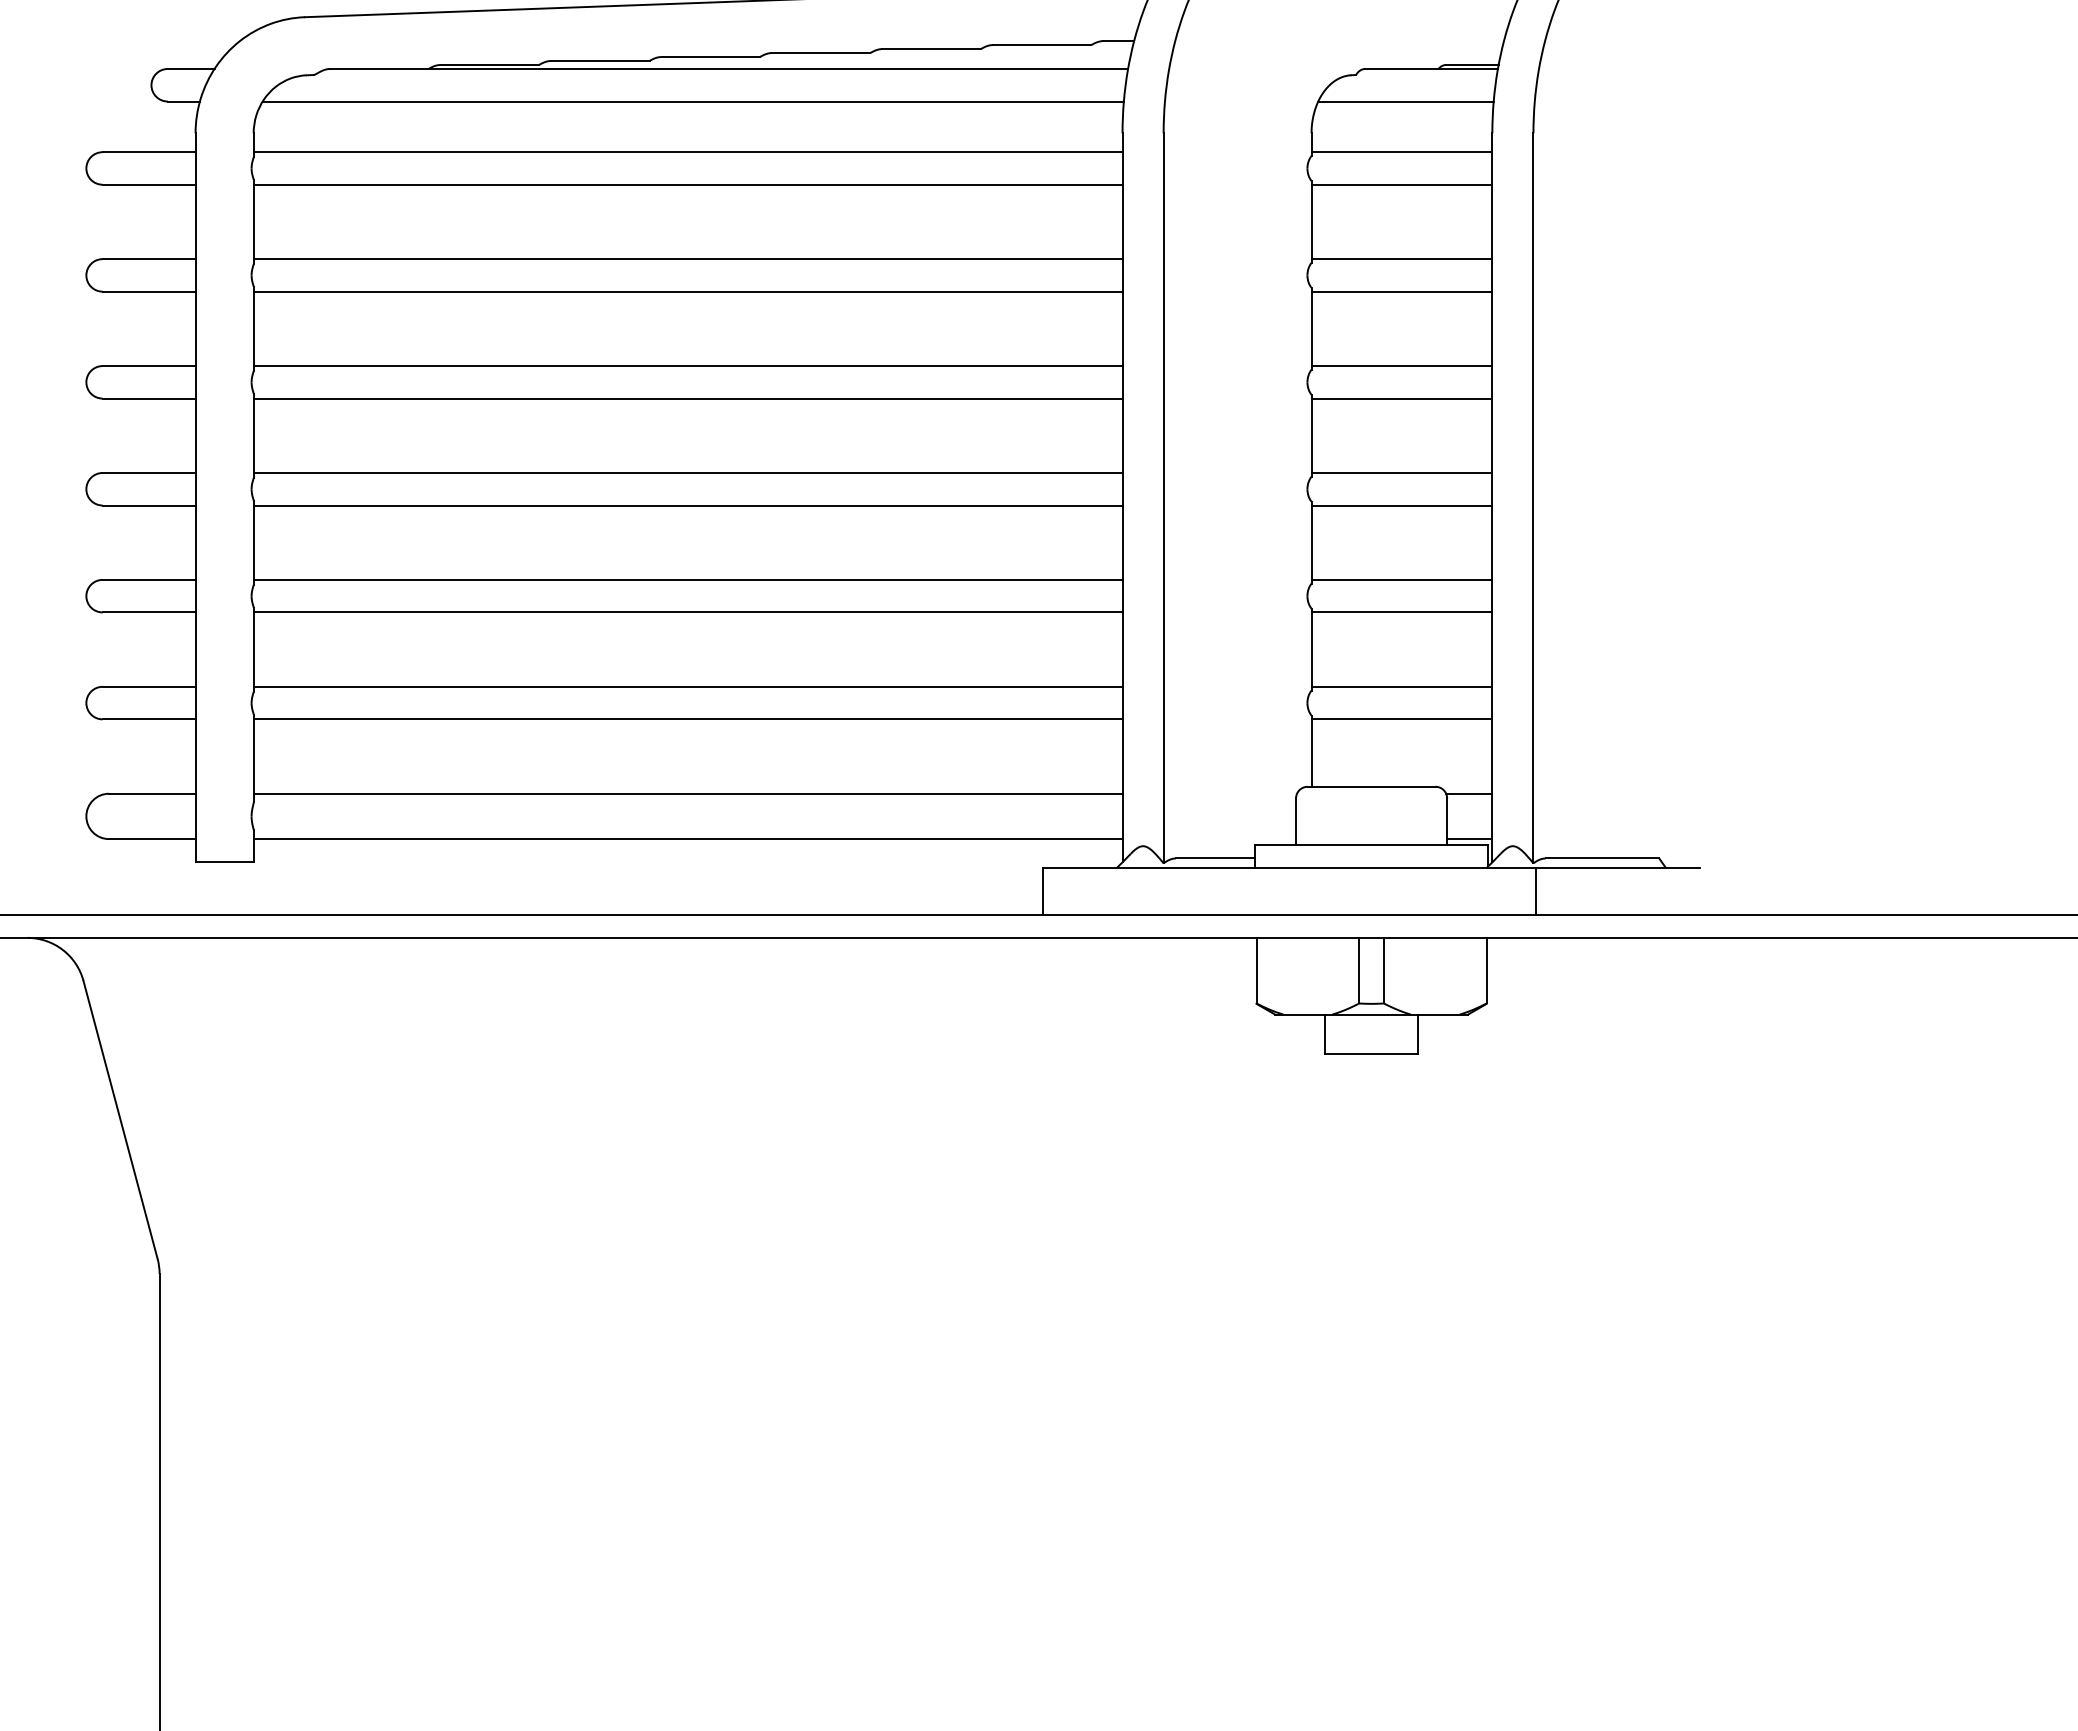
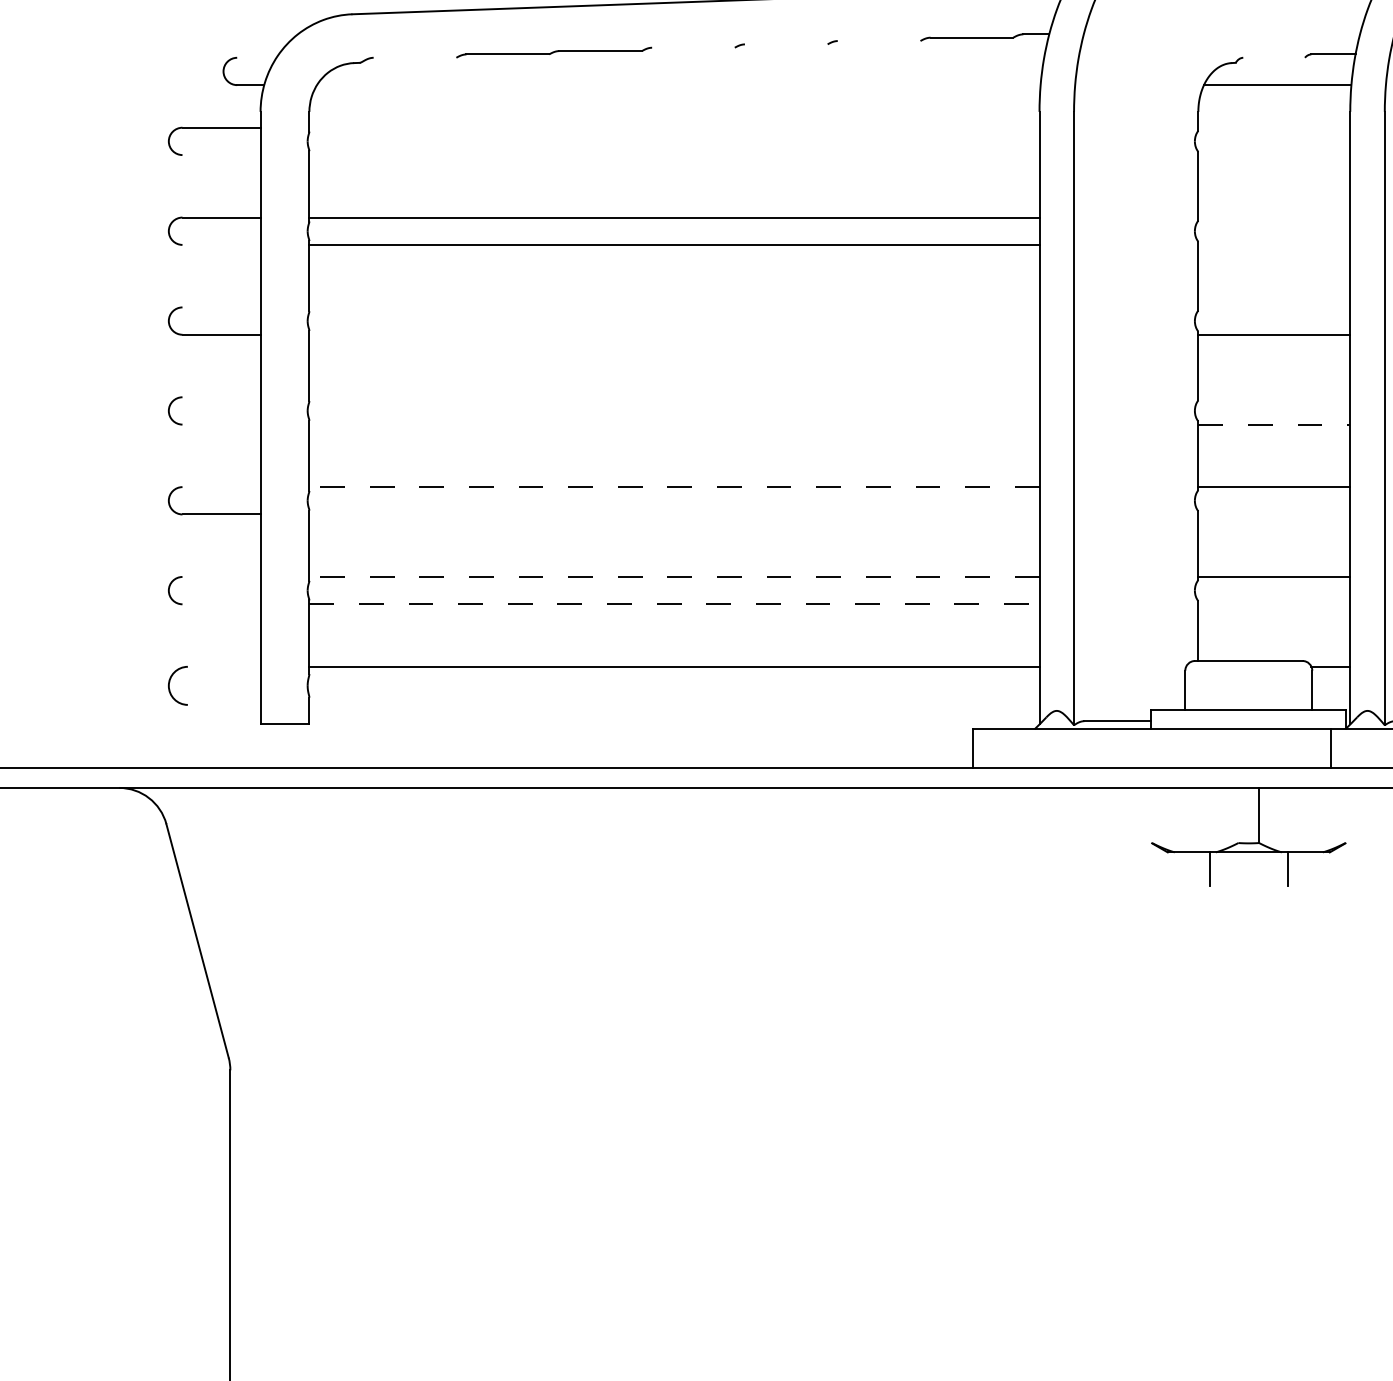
line: (931, 49) -> (878, 41), removed
line: (820, 53) -> (785, 44), removed
line: (710, 57) -> (693, 48), removed
line: (190, 68) -> (256, 57), removed
line: (729, 68) -> (709, 57), removed
line: (1431, 68) -> (1299, 57), removed
line: (692, 101) -> (678, 85), removed
line: (687, 152) -> (673, 127), removed
line: (1401, 152) -> (1273, 127), removed
line: (148, 184) -> (221, 154), removed
line: (687, 184) -> (673, 154), removed
line: (1401, 184) -> (1273, 154), removed
line: (1401, 259) -> (1273, 217), removed
line: (148, 291) -> (221, 244), removed
line: (1401, 291) -> (1273, 244), removed
line: (148, 366) -> (221, 307), removed
line: (687, 366) -> (673, 307), removed
line: (1401, 366) -> (1273, 307), removed
line: (687, 398) -> (673, 334), removed
line: (148, 472) -> (221, 396), removed
line: (687, 472) -> (673, 396), removed
line: (1401, 472) -> (1273, 396), removed
line: (148, 505) -> (221, 424), removed
line: (687, 505) -> (673, 424), removed
line: (1402, 505) -> (1274, 424), solid -> dashed
line: (148, 579) -> (221, 486), removed
line: (687, 579) -> (673, 486), solid -> dashed
line: (687, 612) -> (673, 514), removed
line: (1401, 612) -> (1273, 514), removed
line: (148, 686) -> (221, 576), removed
line: (687, 686) -> (673, 576), solid -> dashed
line: (148, 719) -> (221, 604), removed
line: (688, 719) -> (674, 604), solid -> dashed
line: (1401, 719) -> (1273, 604), removed
line: (152, 793) -> (224, 666), removed
line: (152, 839) -> (224, 705), removed
line: (687, 839) -> (673, 705), removed
line: (1469, 839) -> (1331, 705), removed
line: (1535, 891) -> (1330, 748), moved
line: (1256, 970) -> (1152, 815), removed
line: (1359, 970) -> (1238, 815), removed
line: (1486, 970) -> (1345, 815), removed
line: (1371, 1054) -> (1248, 885), removed

